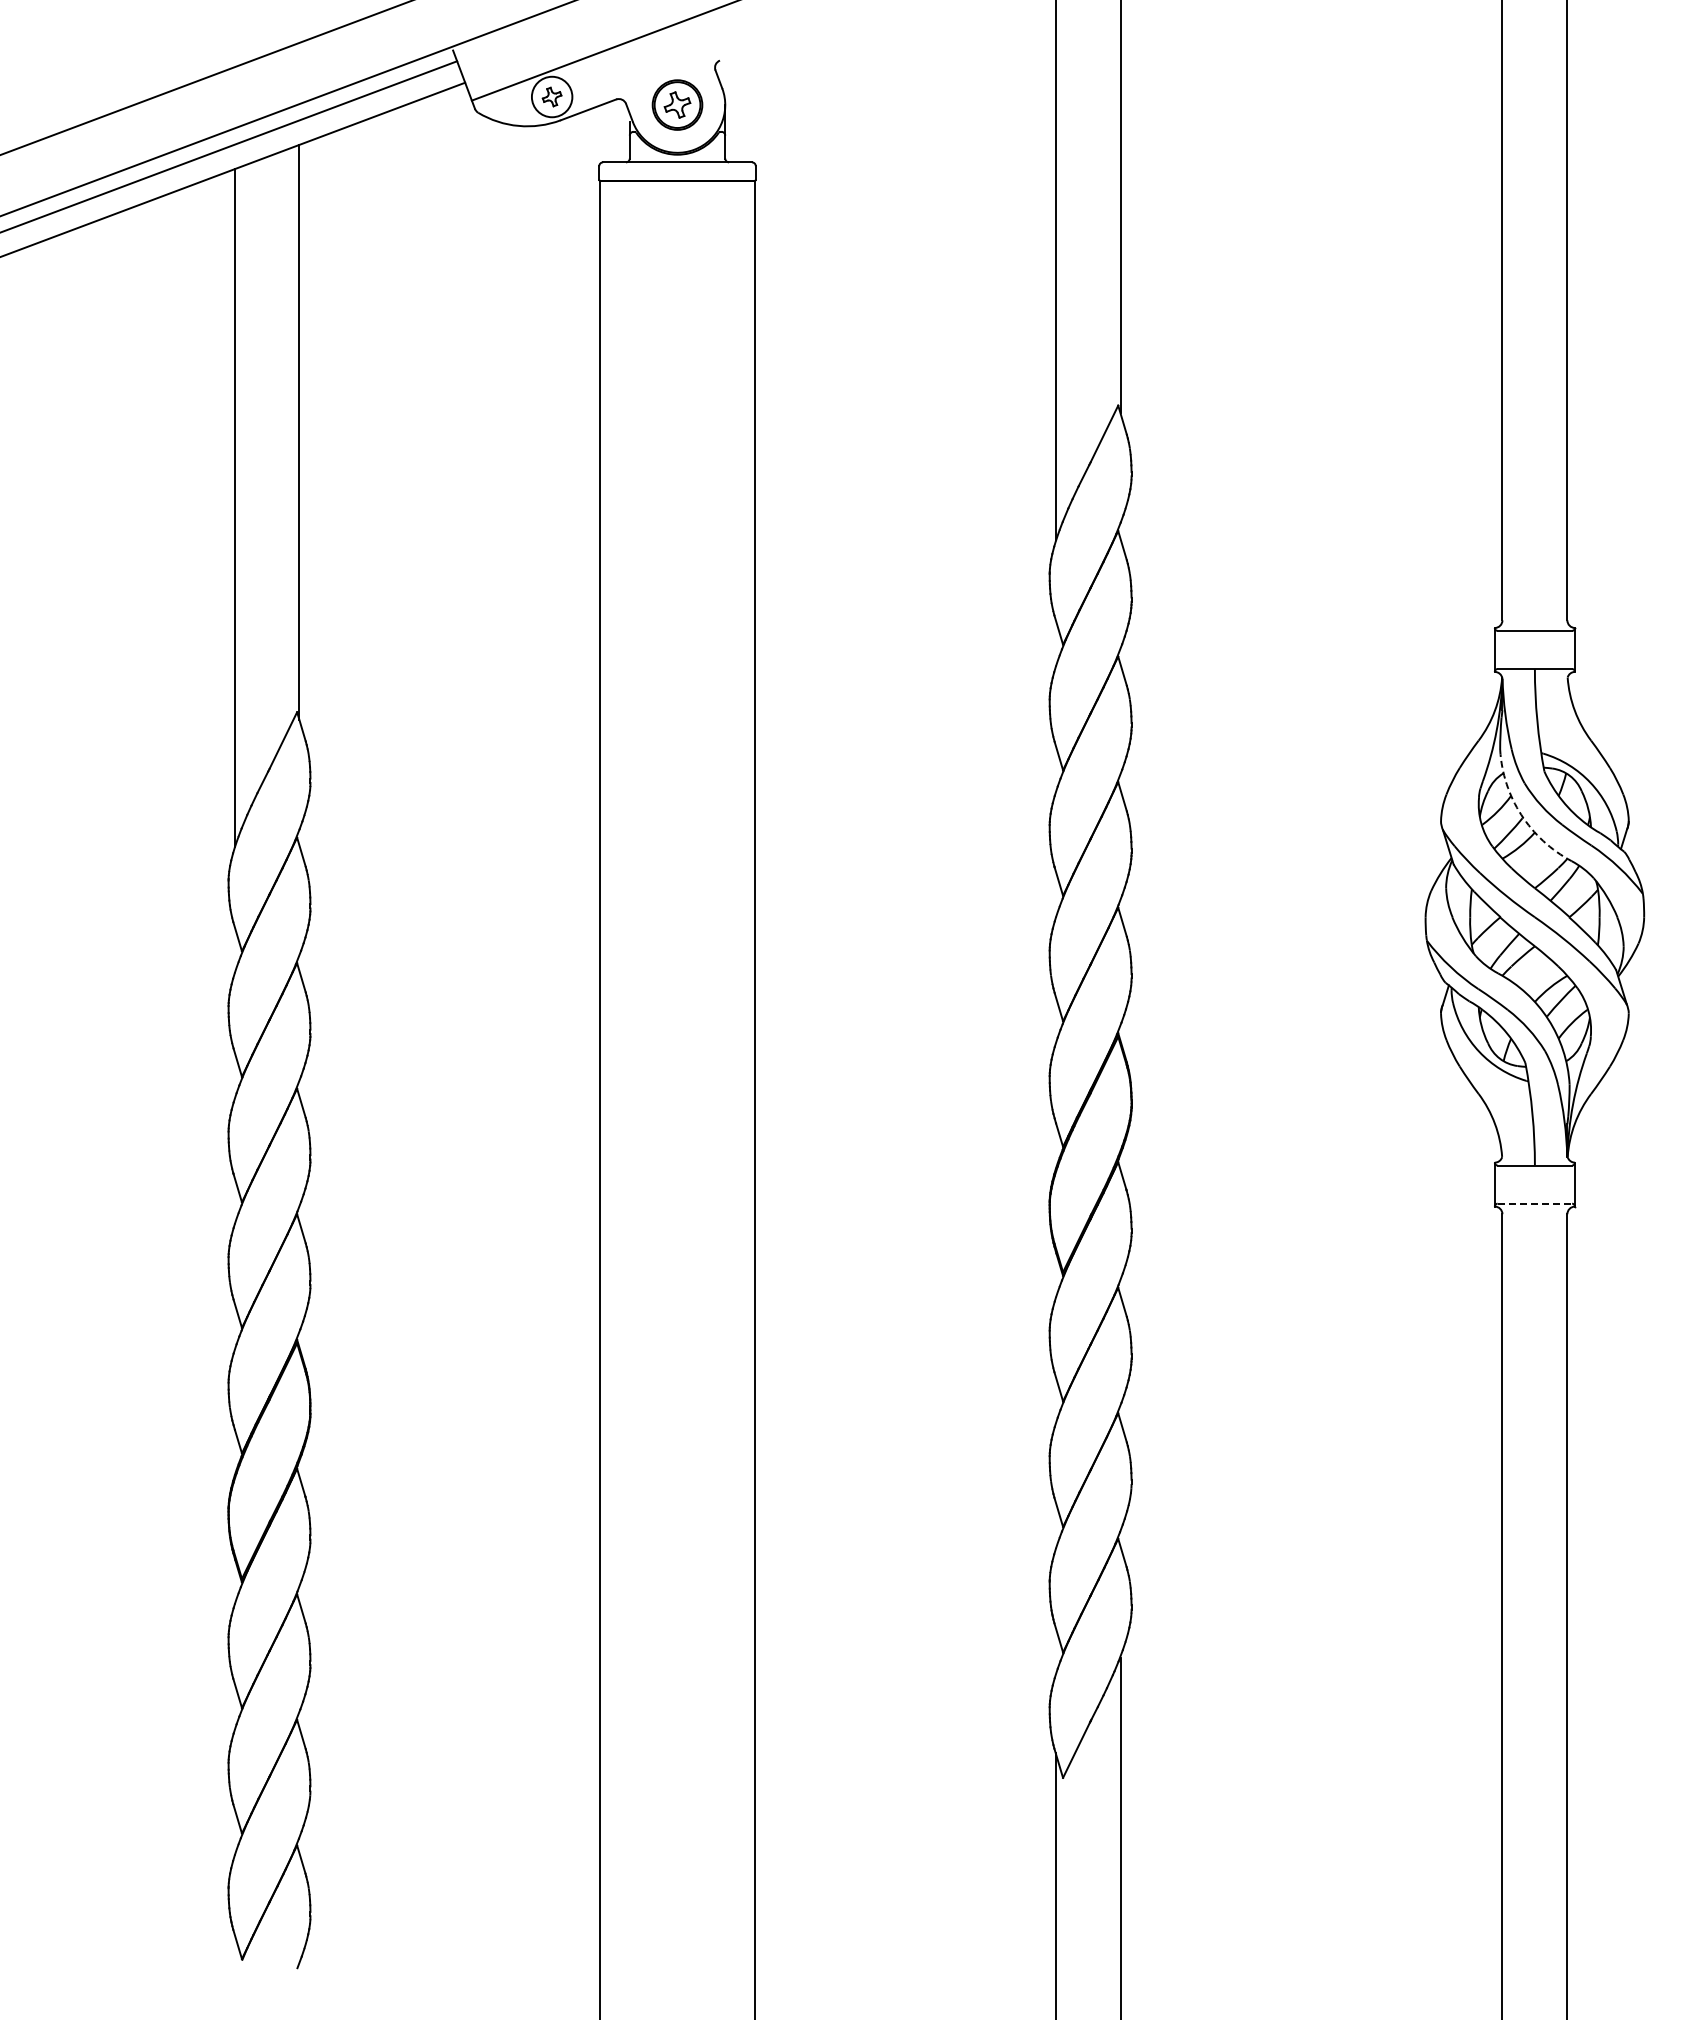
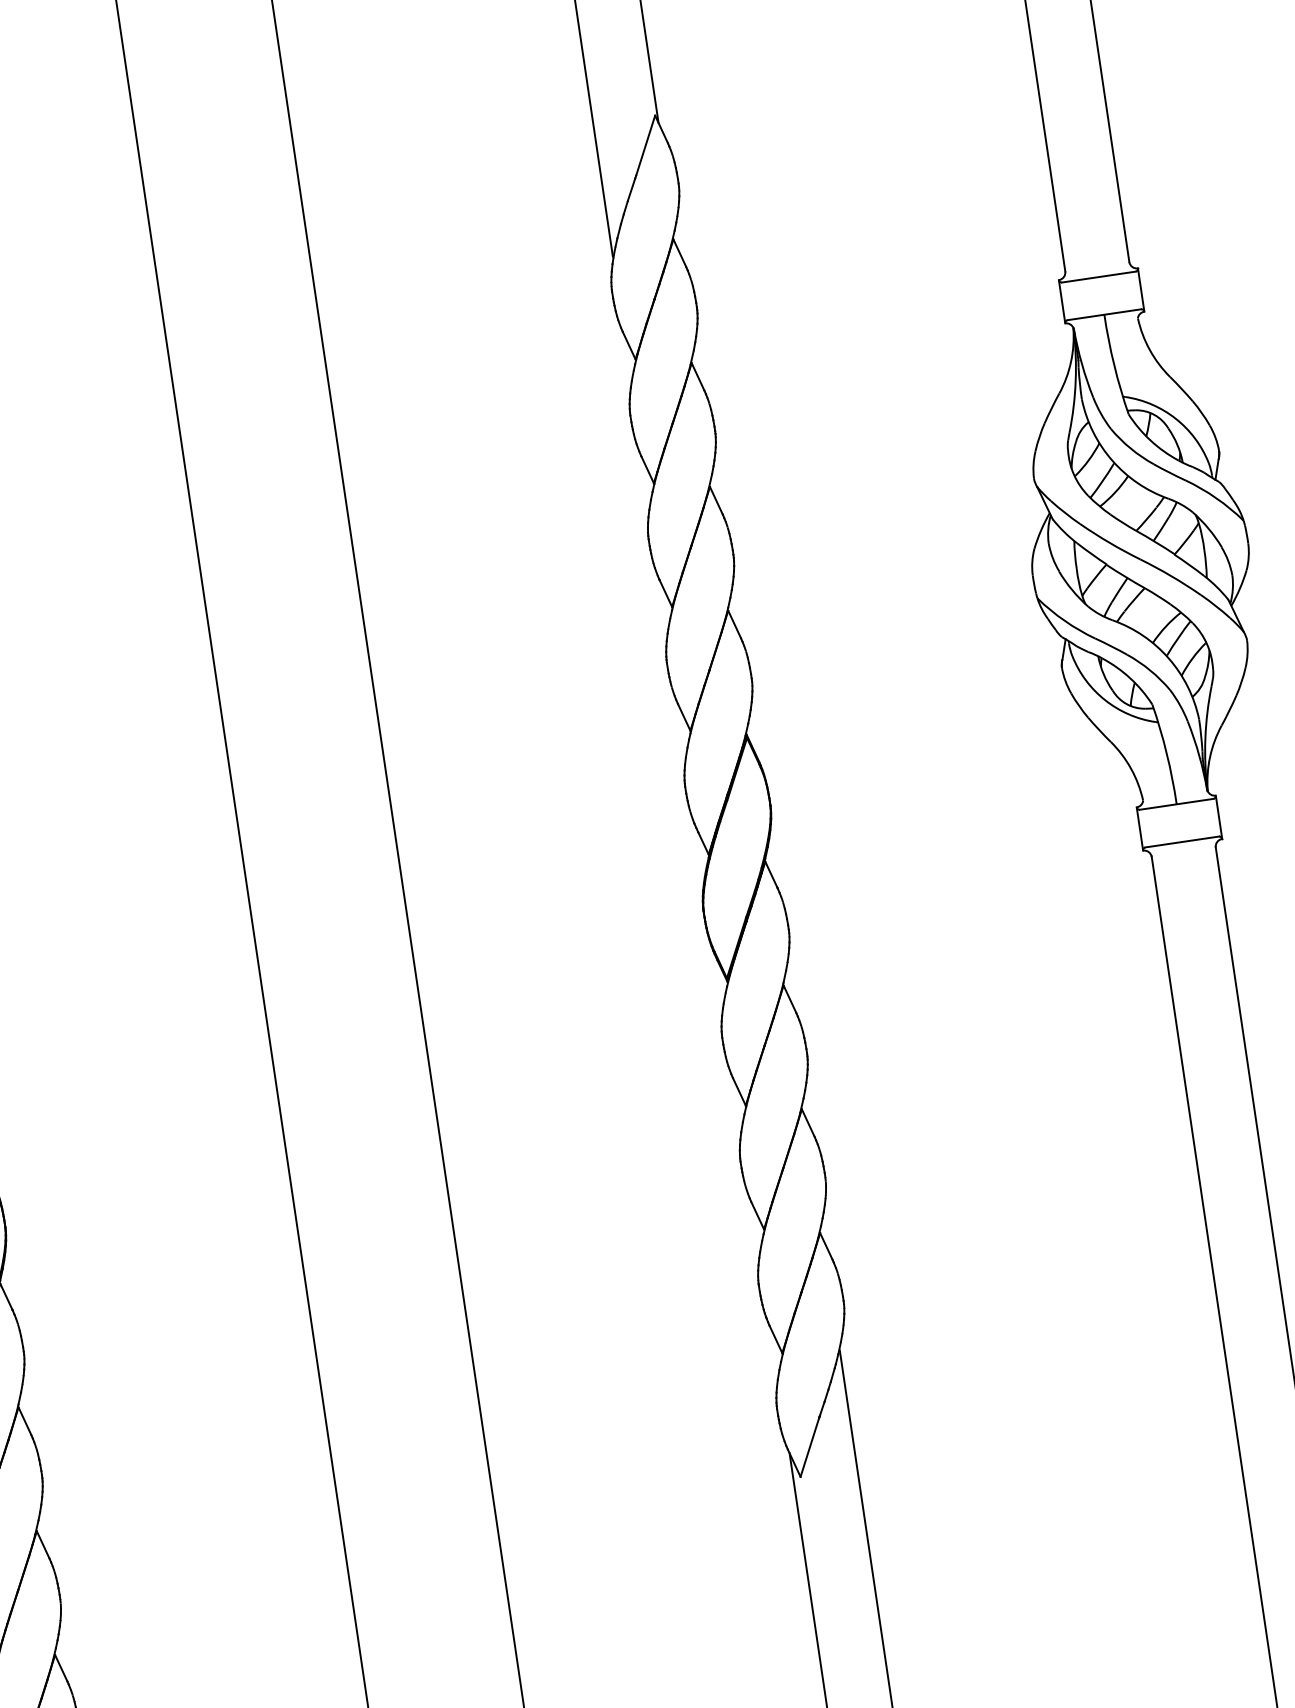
arc: (1521, 814) -> (1112, 460), dashed -> solid
line: (1535, 1203) -> (1182, 841), dashed -> solid

